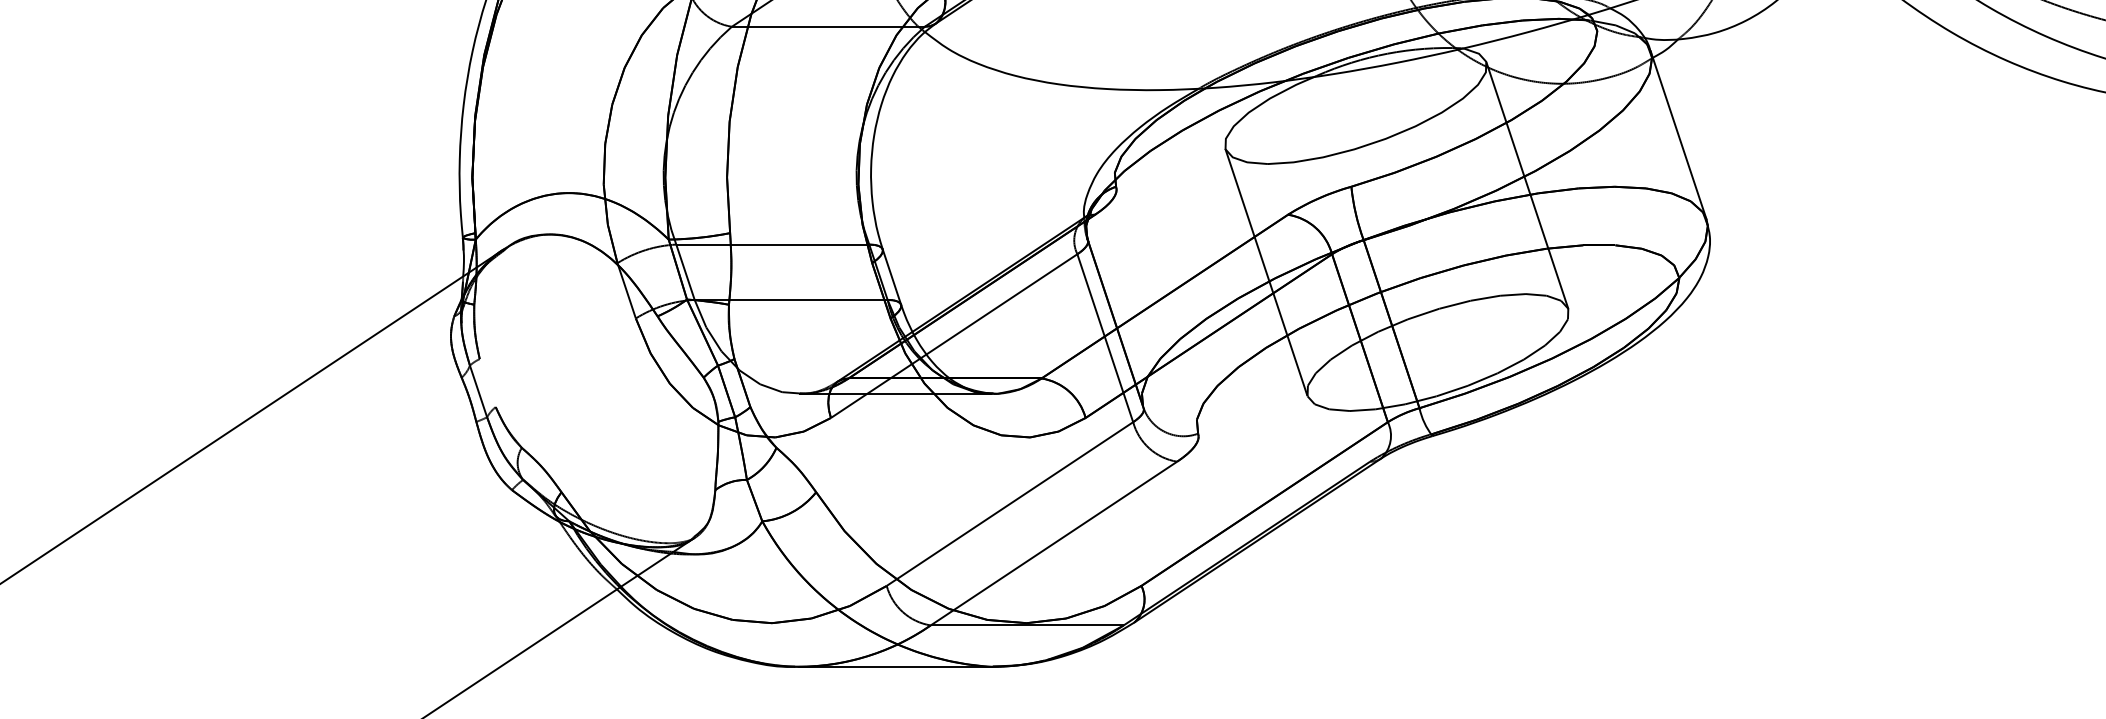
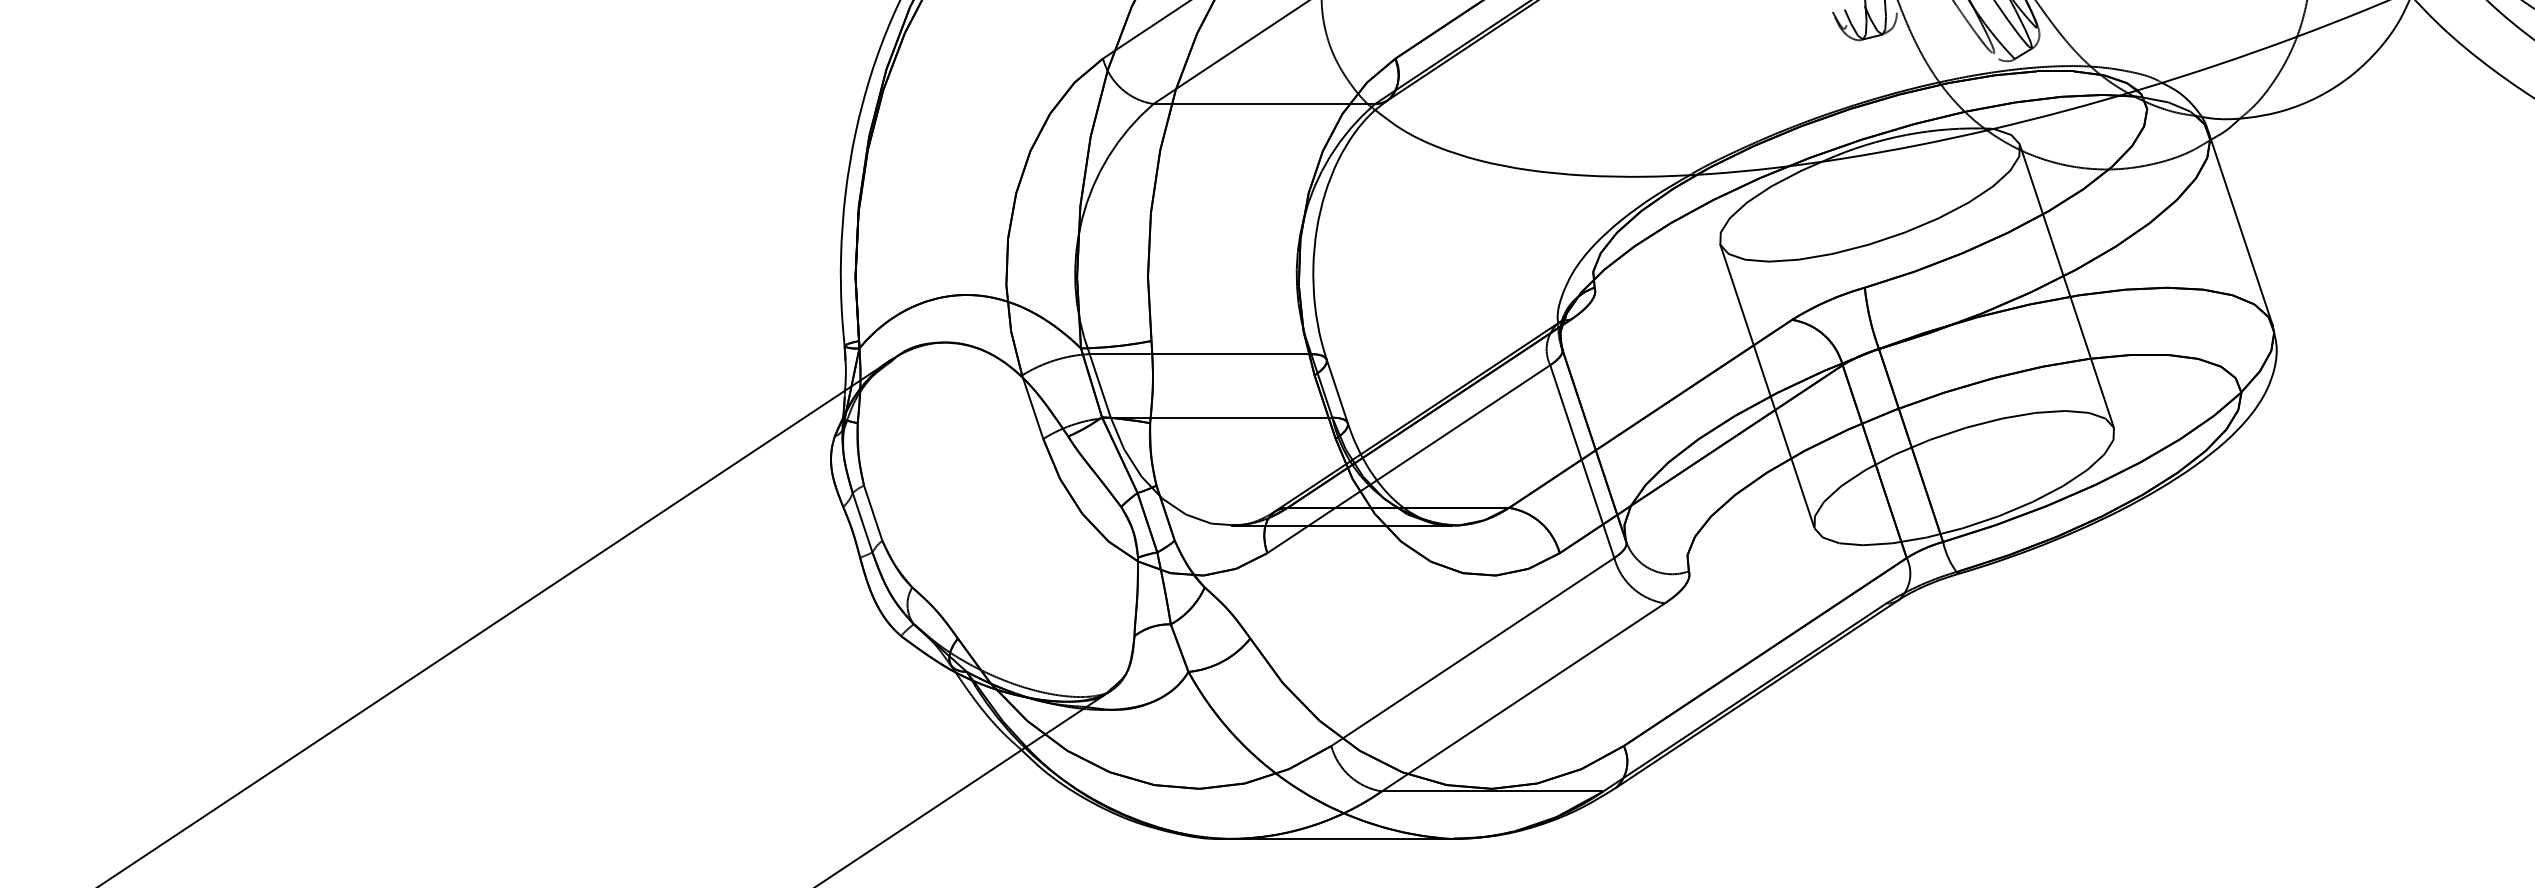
line: (488, 382) -> (873, 512), added

